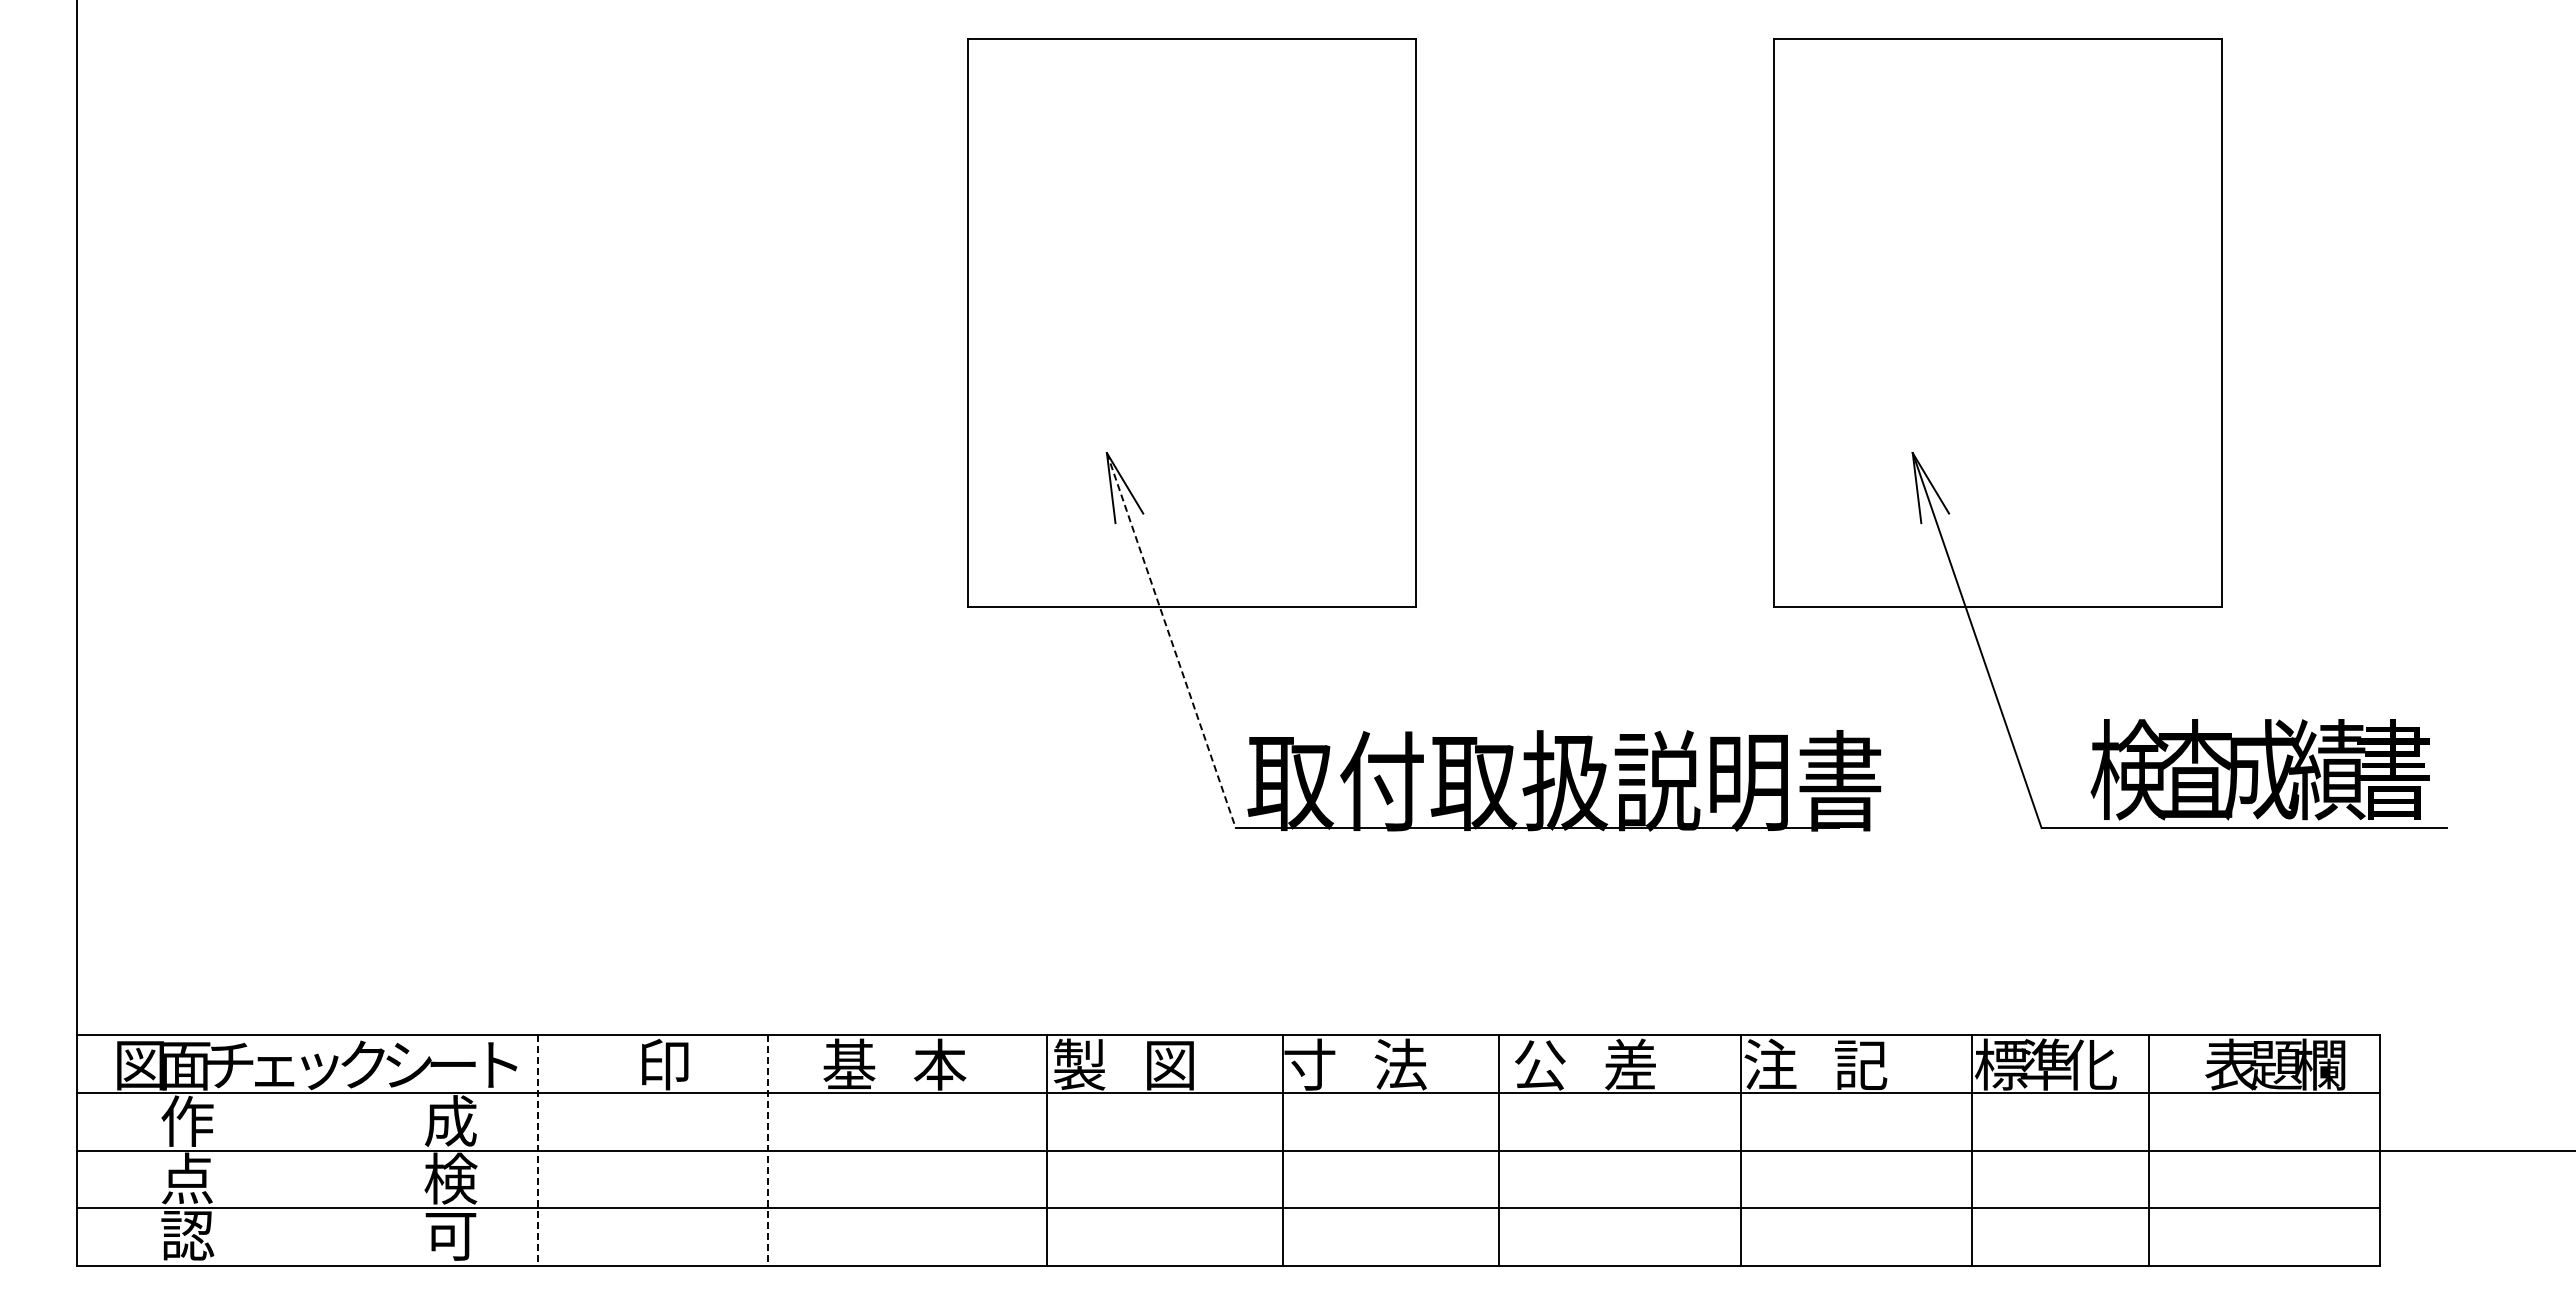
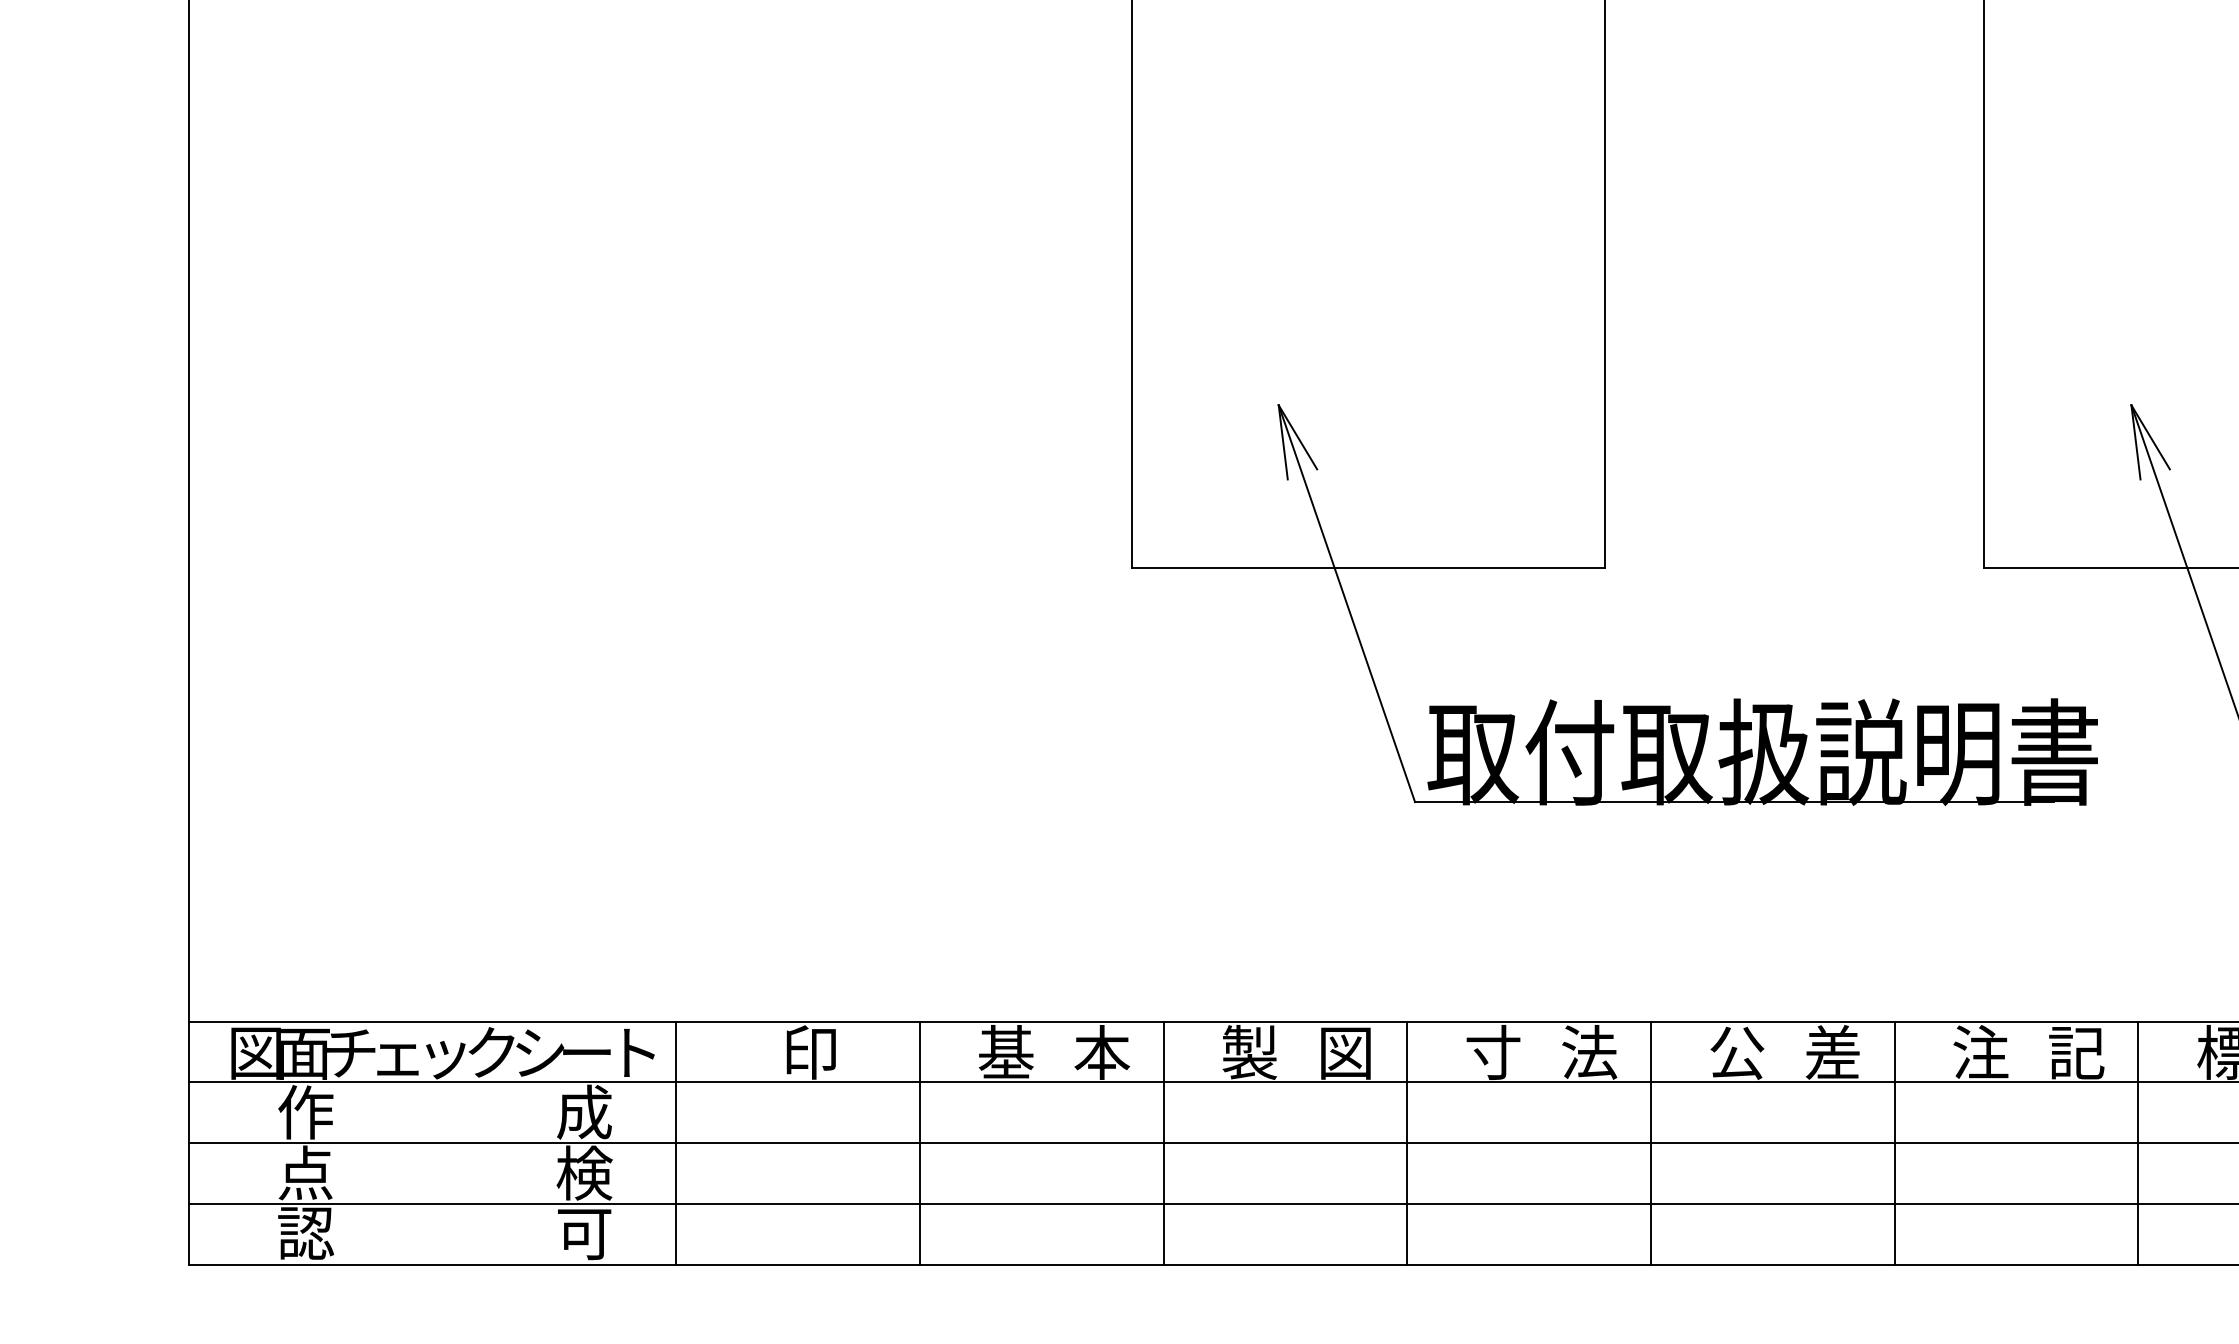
line: (1171, 641) -> (1347, 604), dashed -> solid
line: (1047, 1150) -> (1163, 1143), moved
line: (1283, 1150) -> (1407, 1143), moved
line: (1498, 1150) -> (1650, 1143), moved
line: (1740, 1150) -> (1894, 1143), moved
line: (1972, 1150) -> (2138, 1143), moved
line: (537, 1151) -> (676, 1144), dashed -> solid
line: (767, 1151) -> (919, 1144), dashed -> solid

